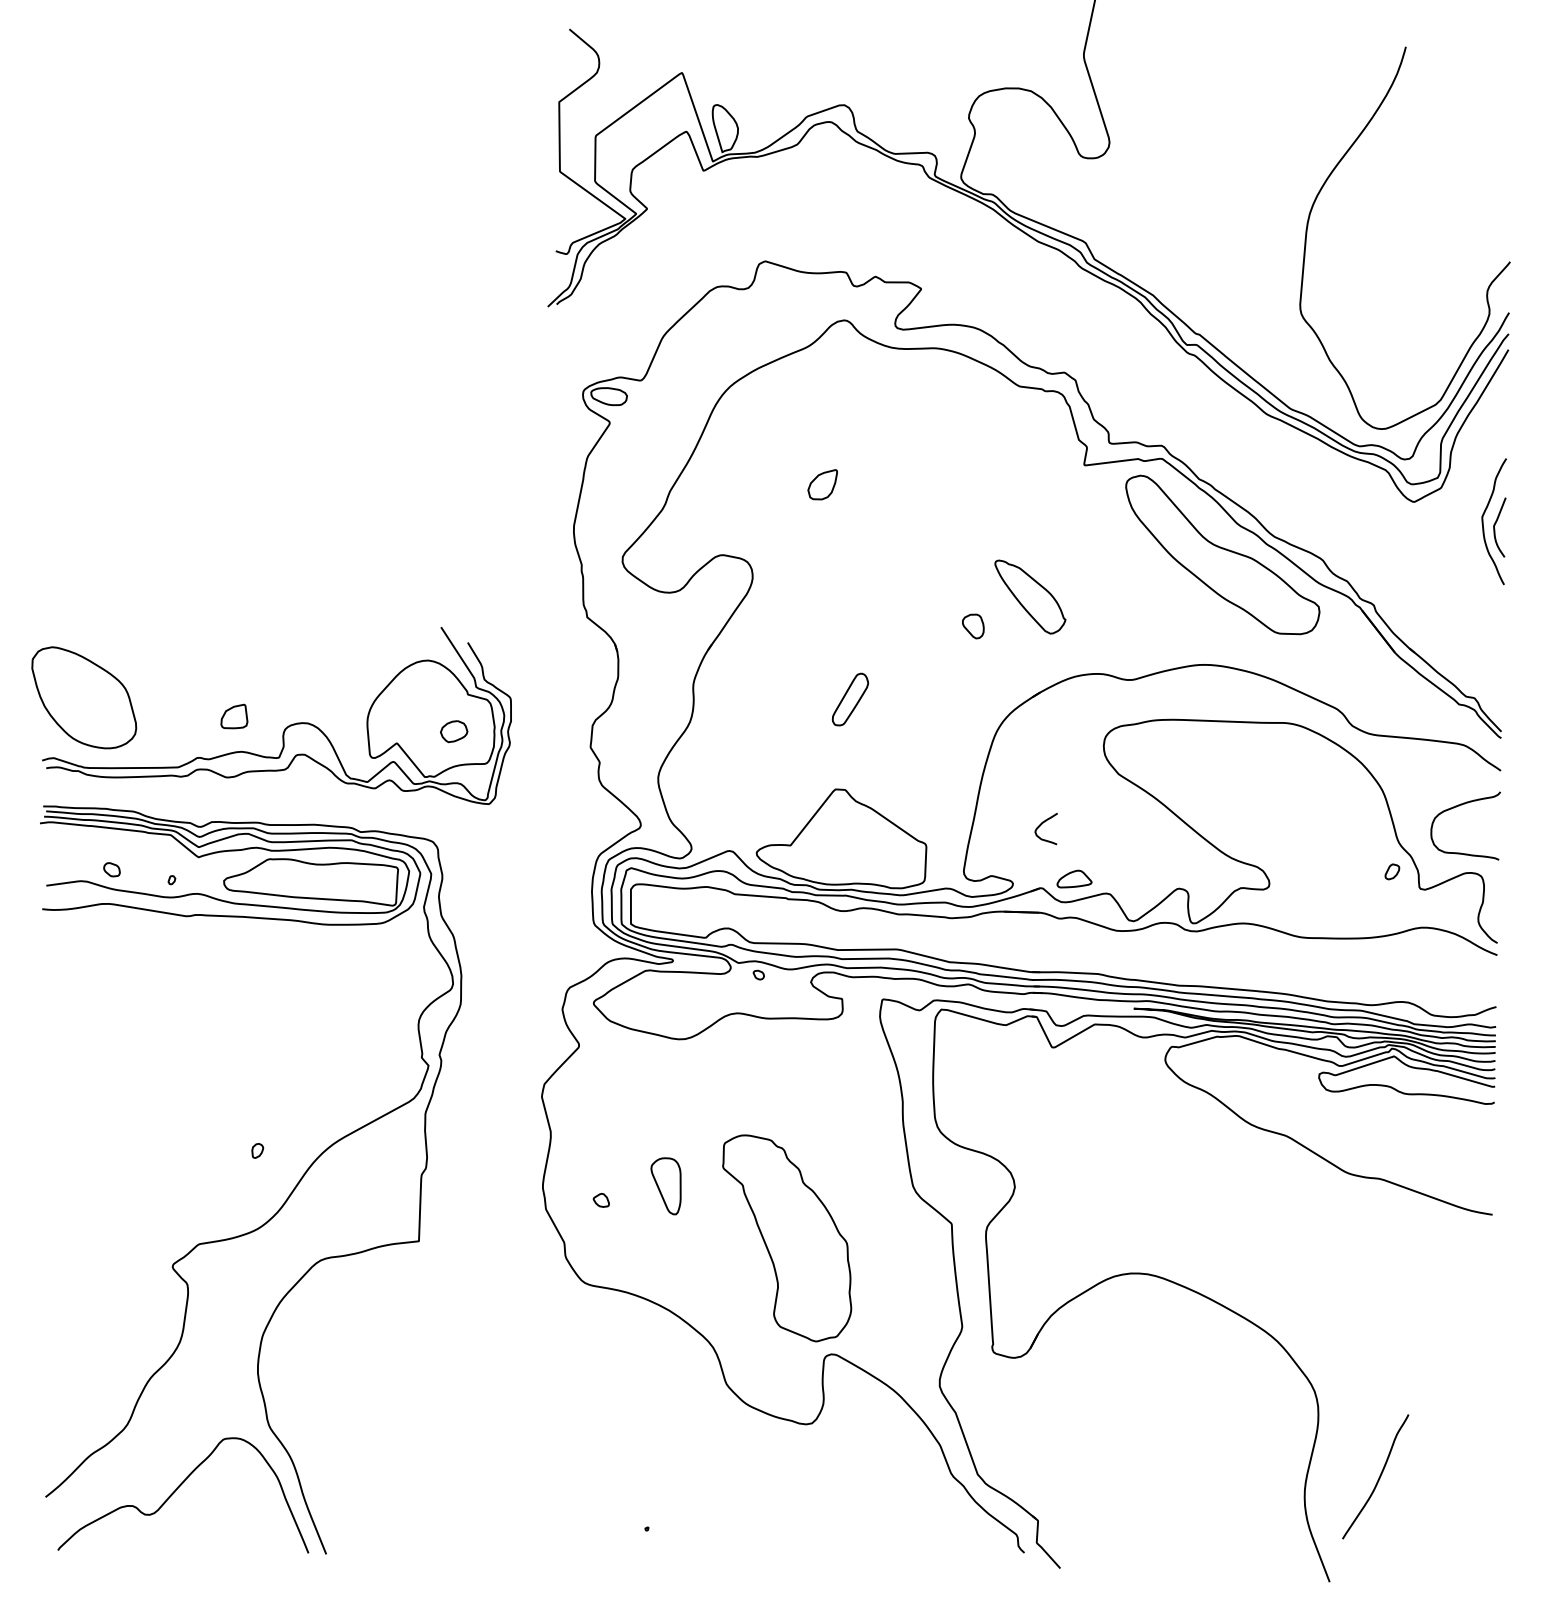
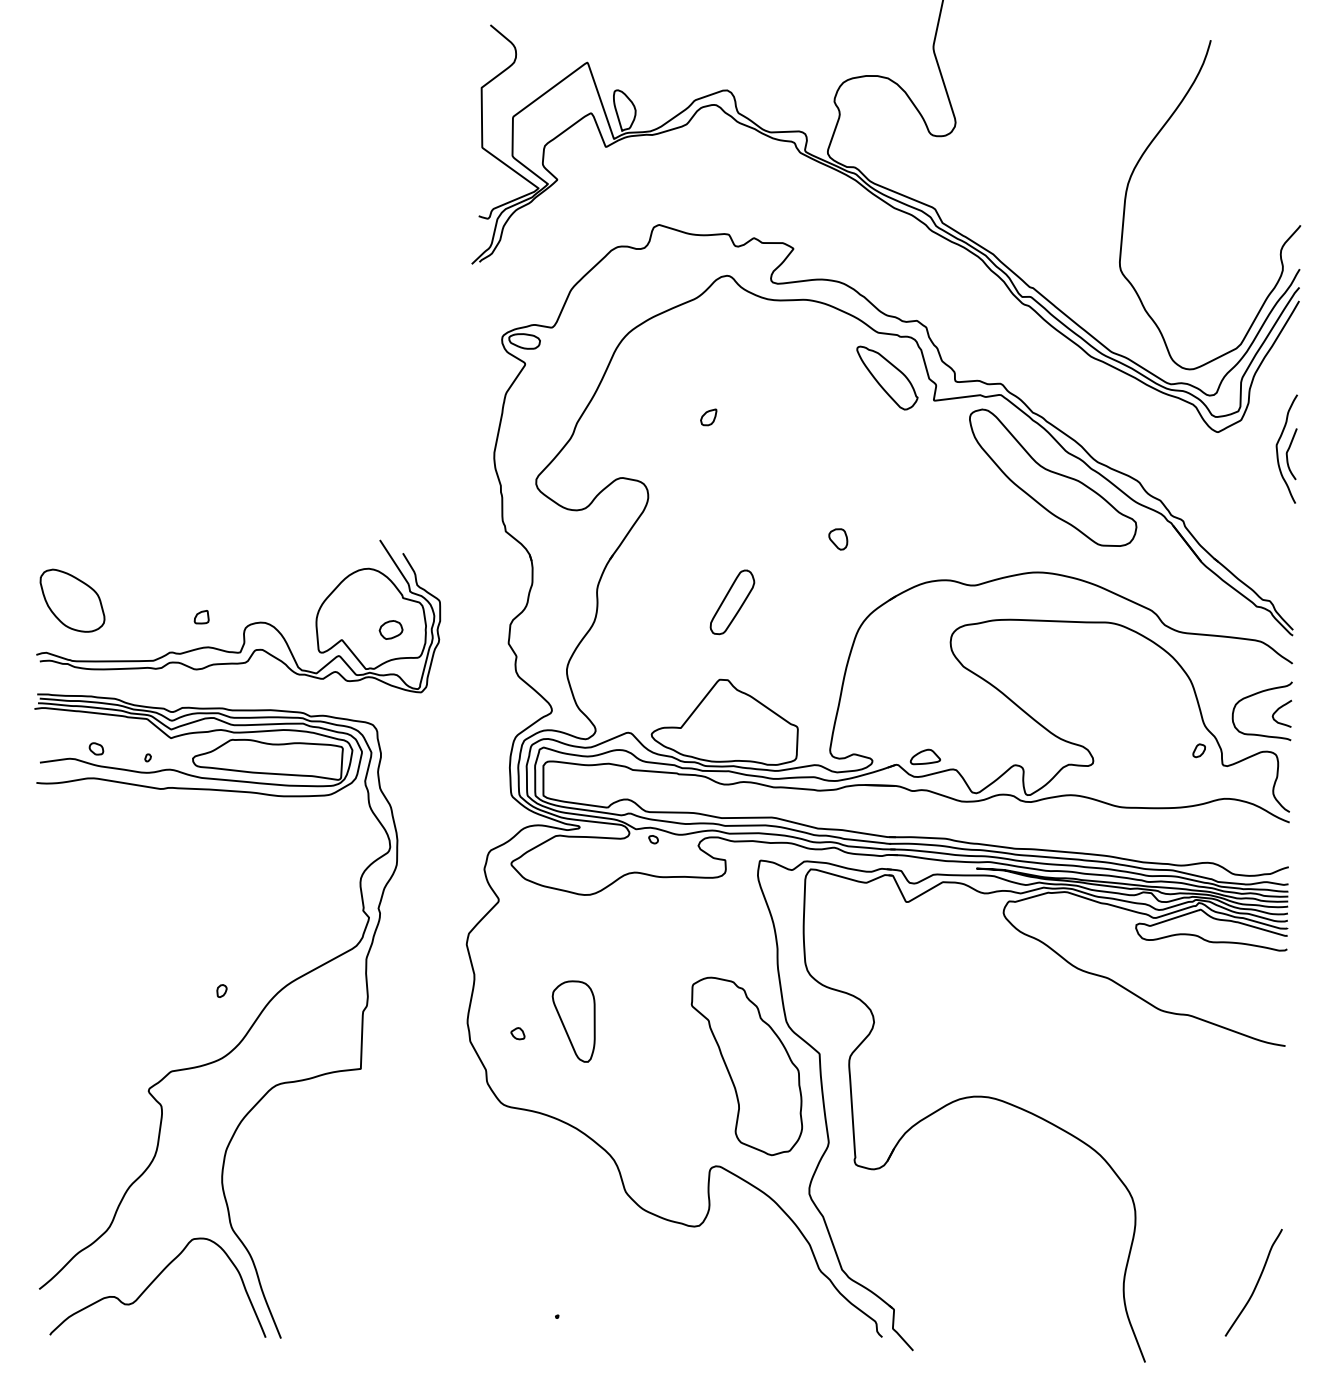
part: (822, 484) -> (708, 417), size x0.62
part: (1030, 596) -> (887, 377), moved
part: (84, 697) -> (72, 600), size x0.71
part: (850, 699) -> (732, 602), size x1.43
part: (233, 717) -> (201, 617), size x0.62
curve: (1042, 825) -> (1278, 710), moved
part: (665, 1186) -> (573, 1021), size x1.67
part: (786, 1238) -> (746, 1066), moved
curve: (1377, 1478) -> (1255, 1284), moved

